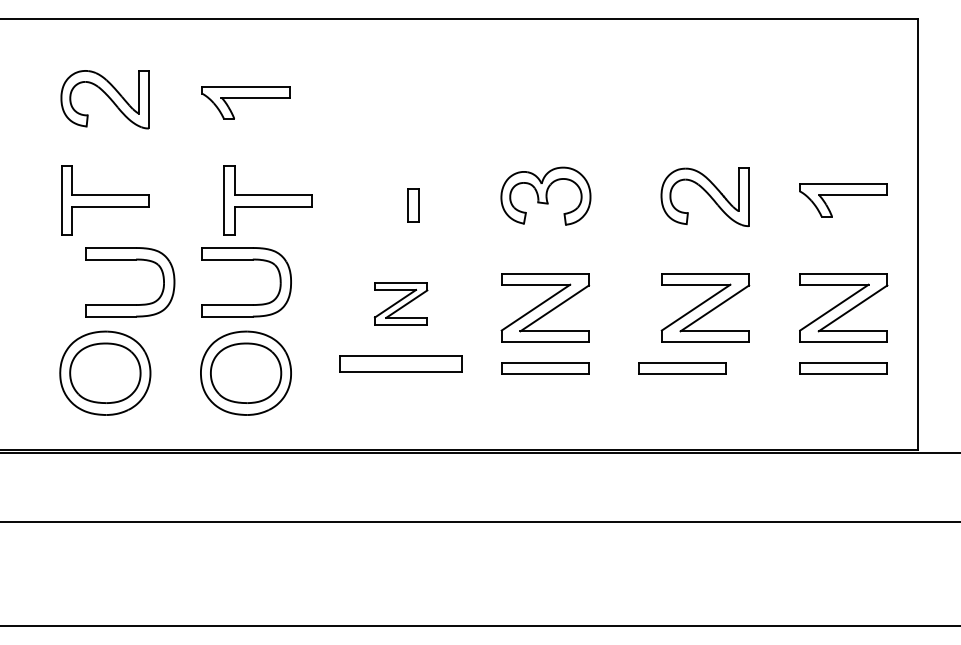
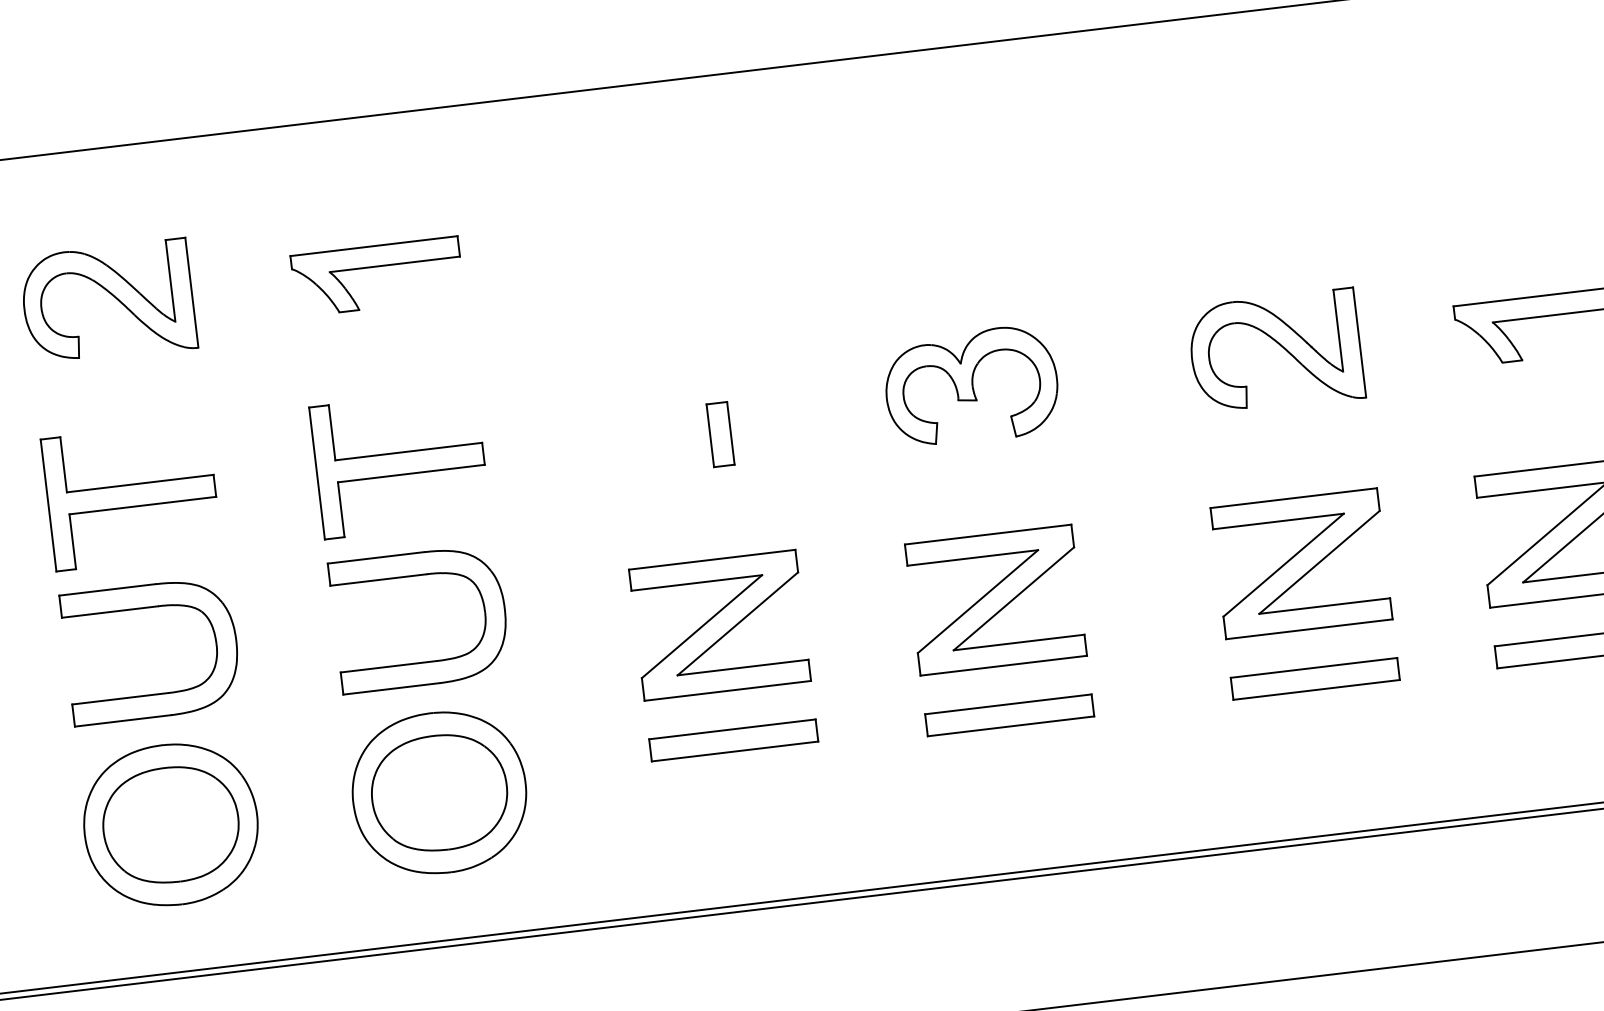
part: (267, 200) -> (399, 463), moved
part: (130, 260) -> (147, 609), moved
part: (400, 303) -> (718, 624), size x1.67
part: (401, 364) -> (734, 740), size x0.71
part: (682, 368) -> (1315, 679), moved

